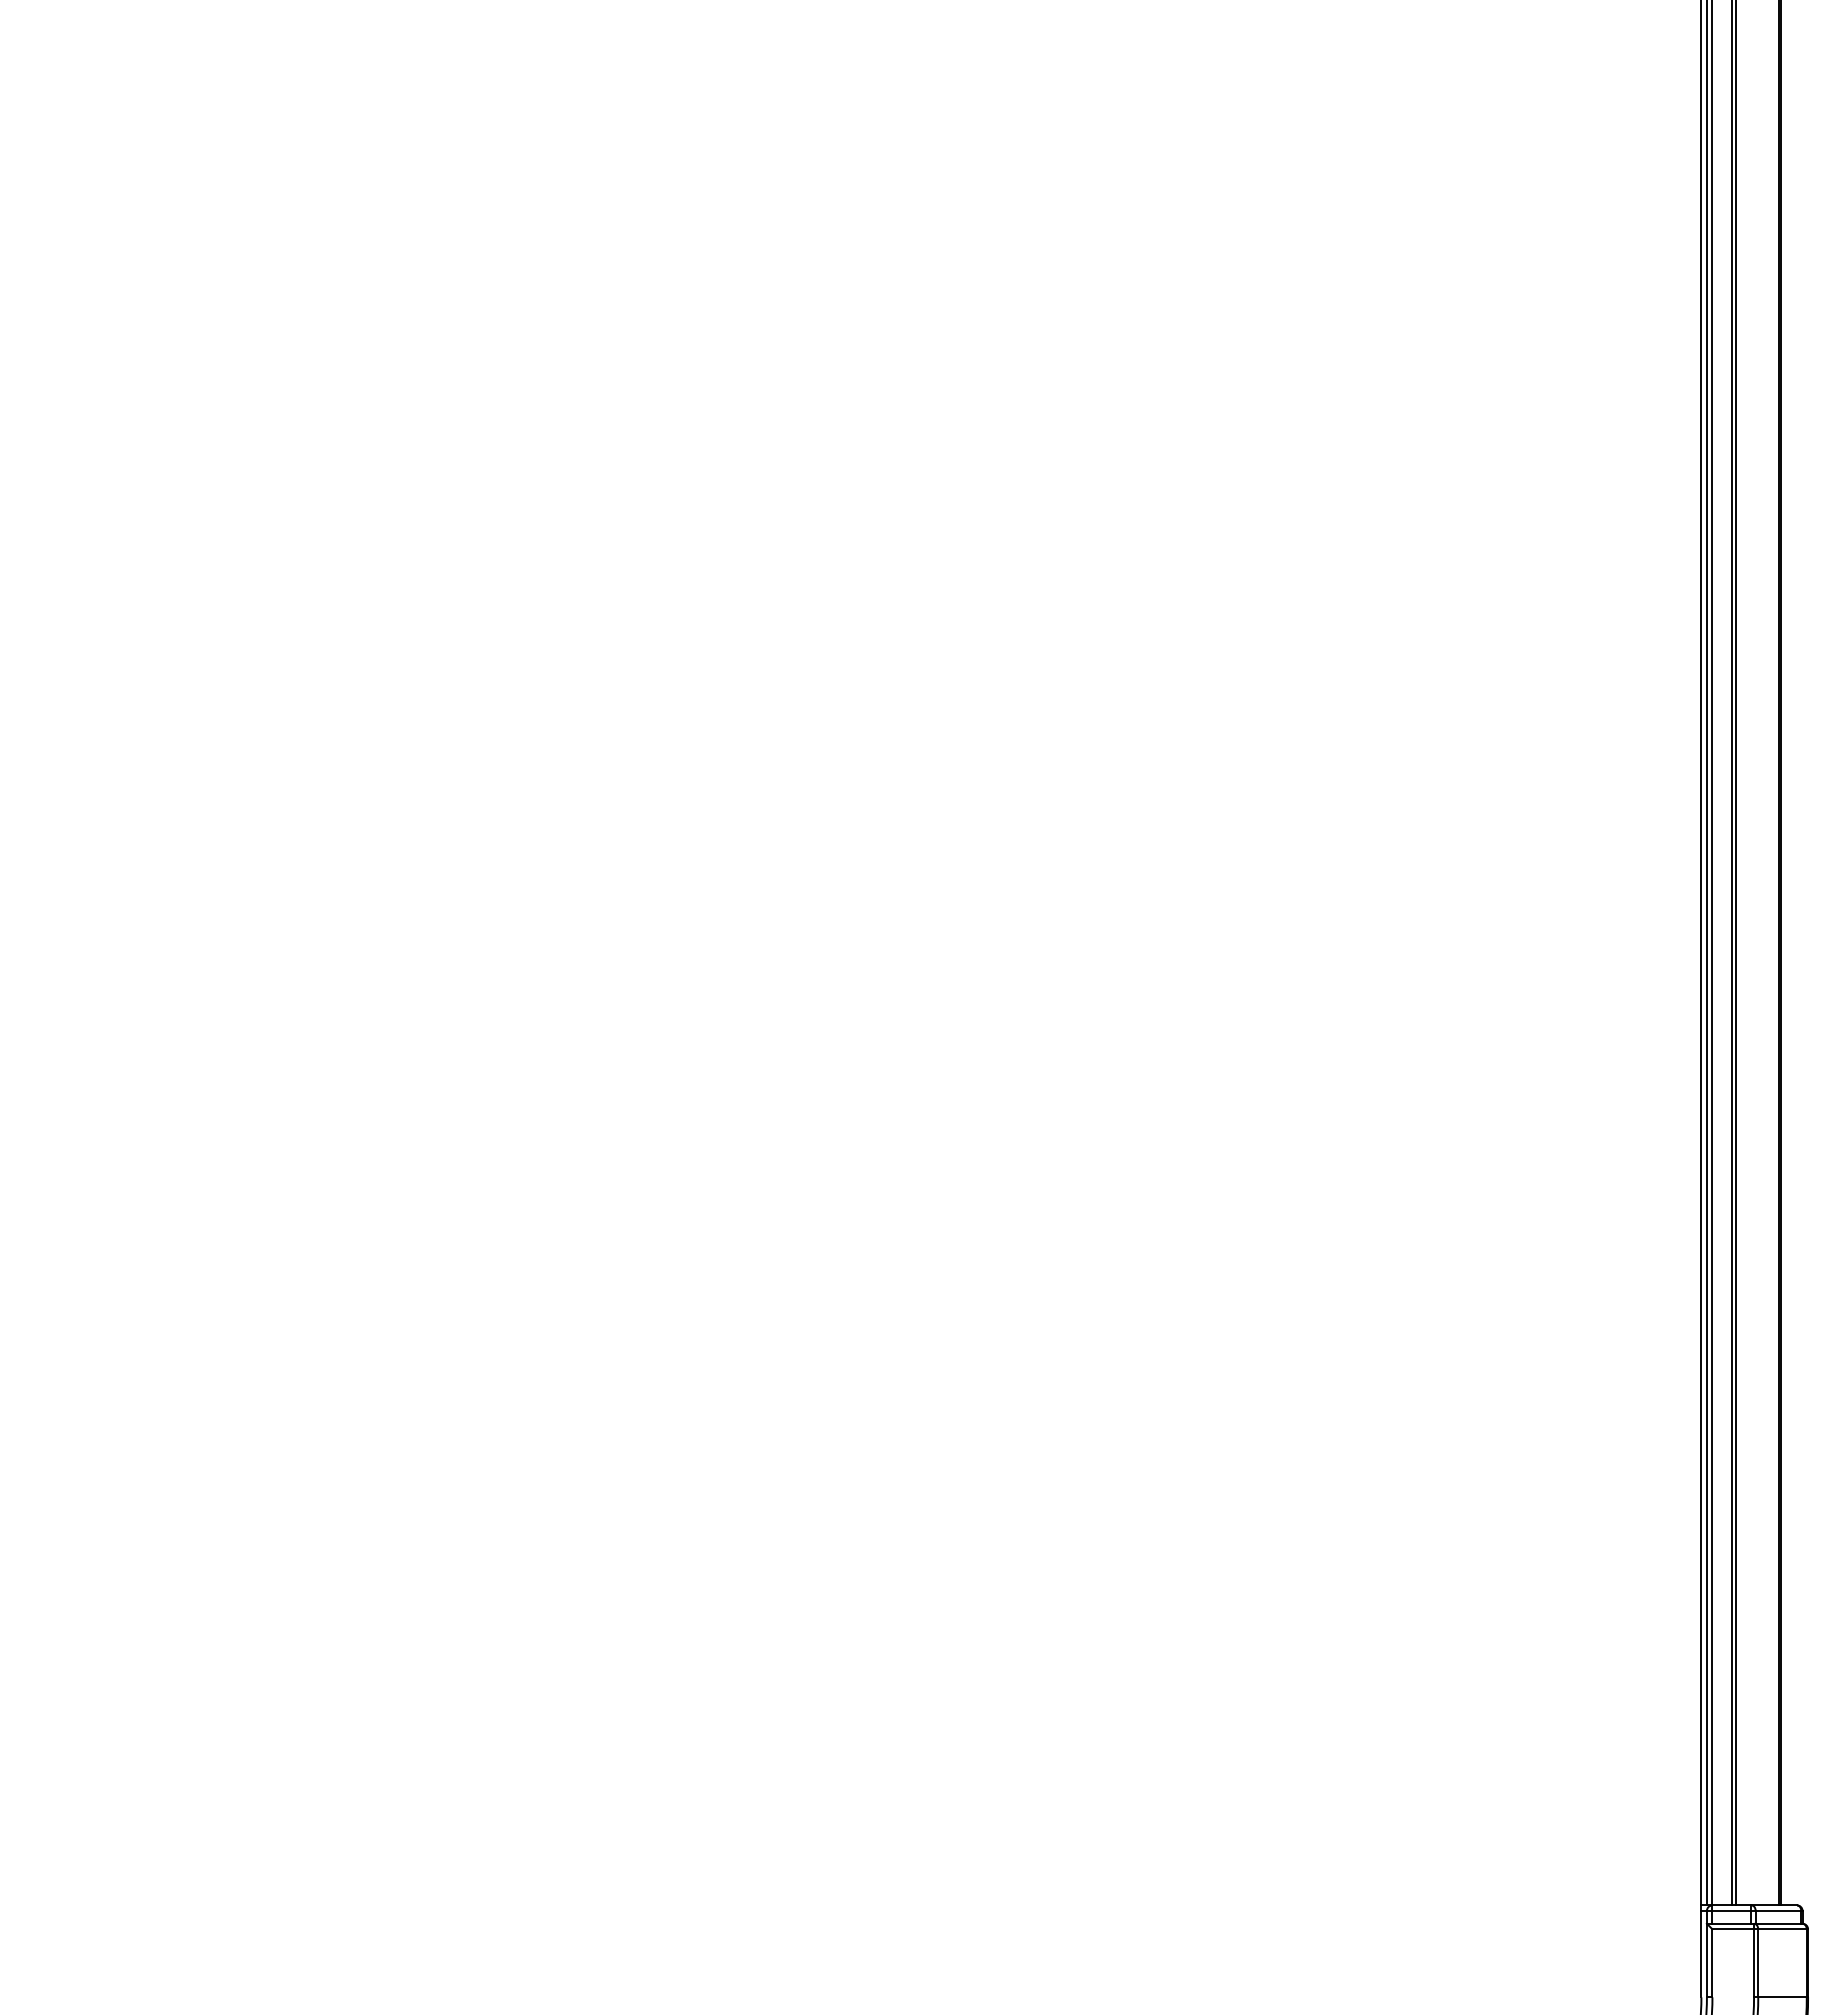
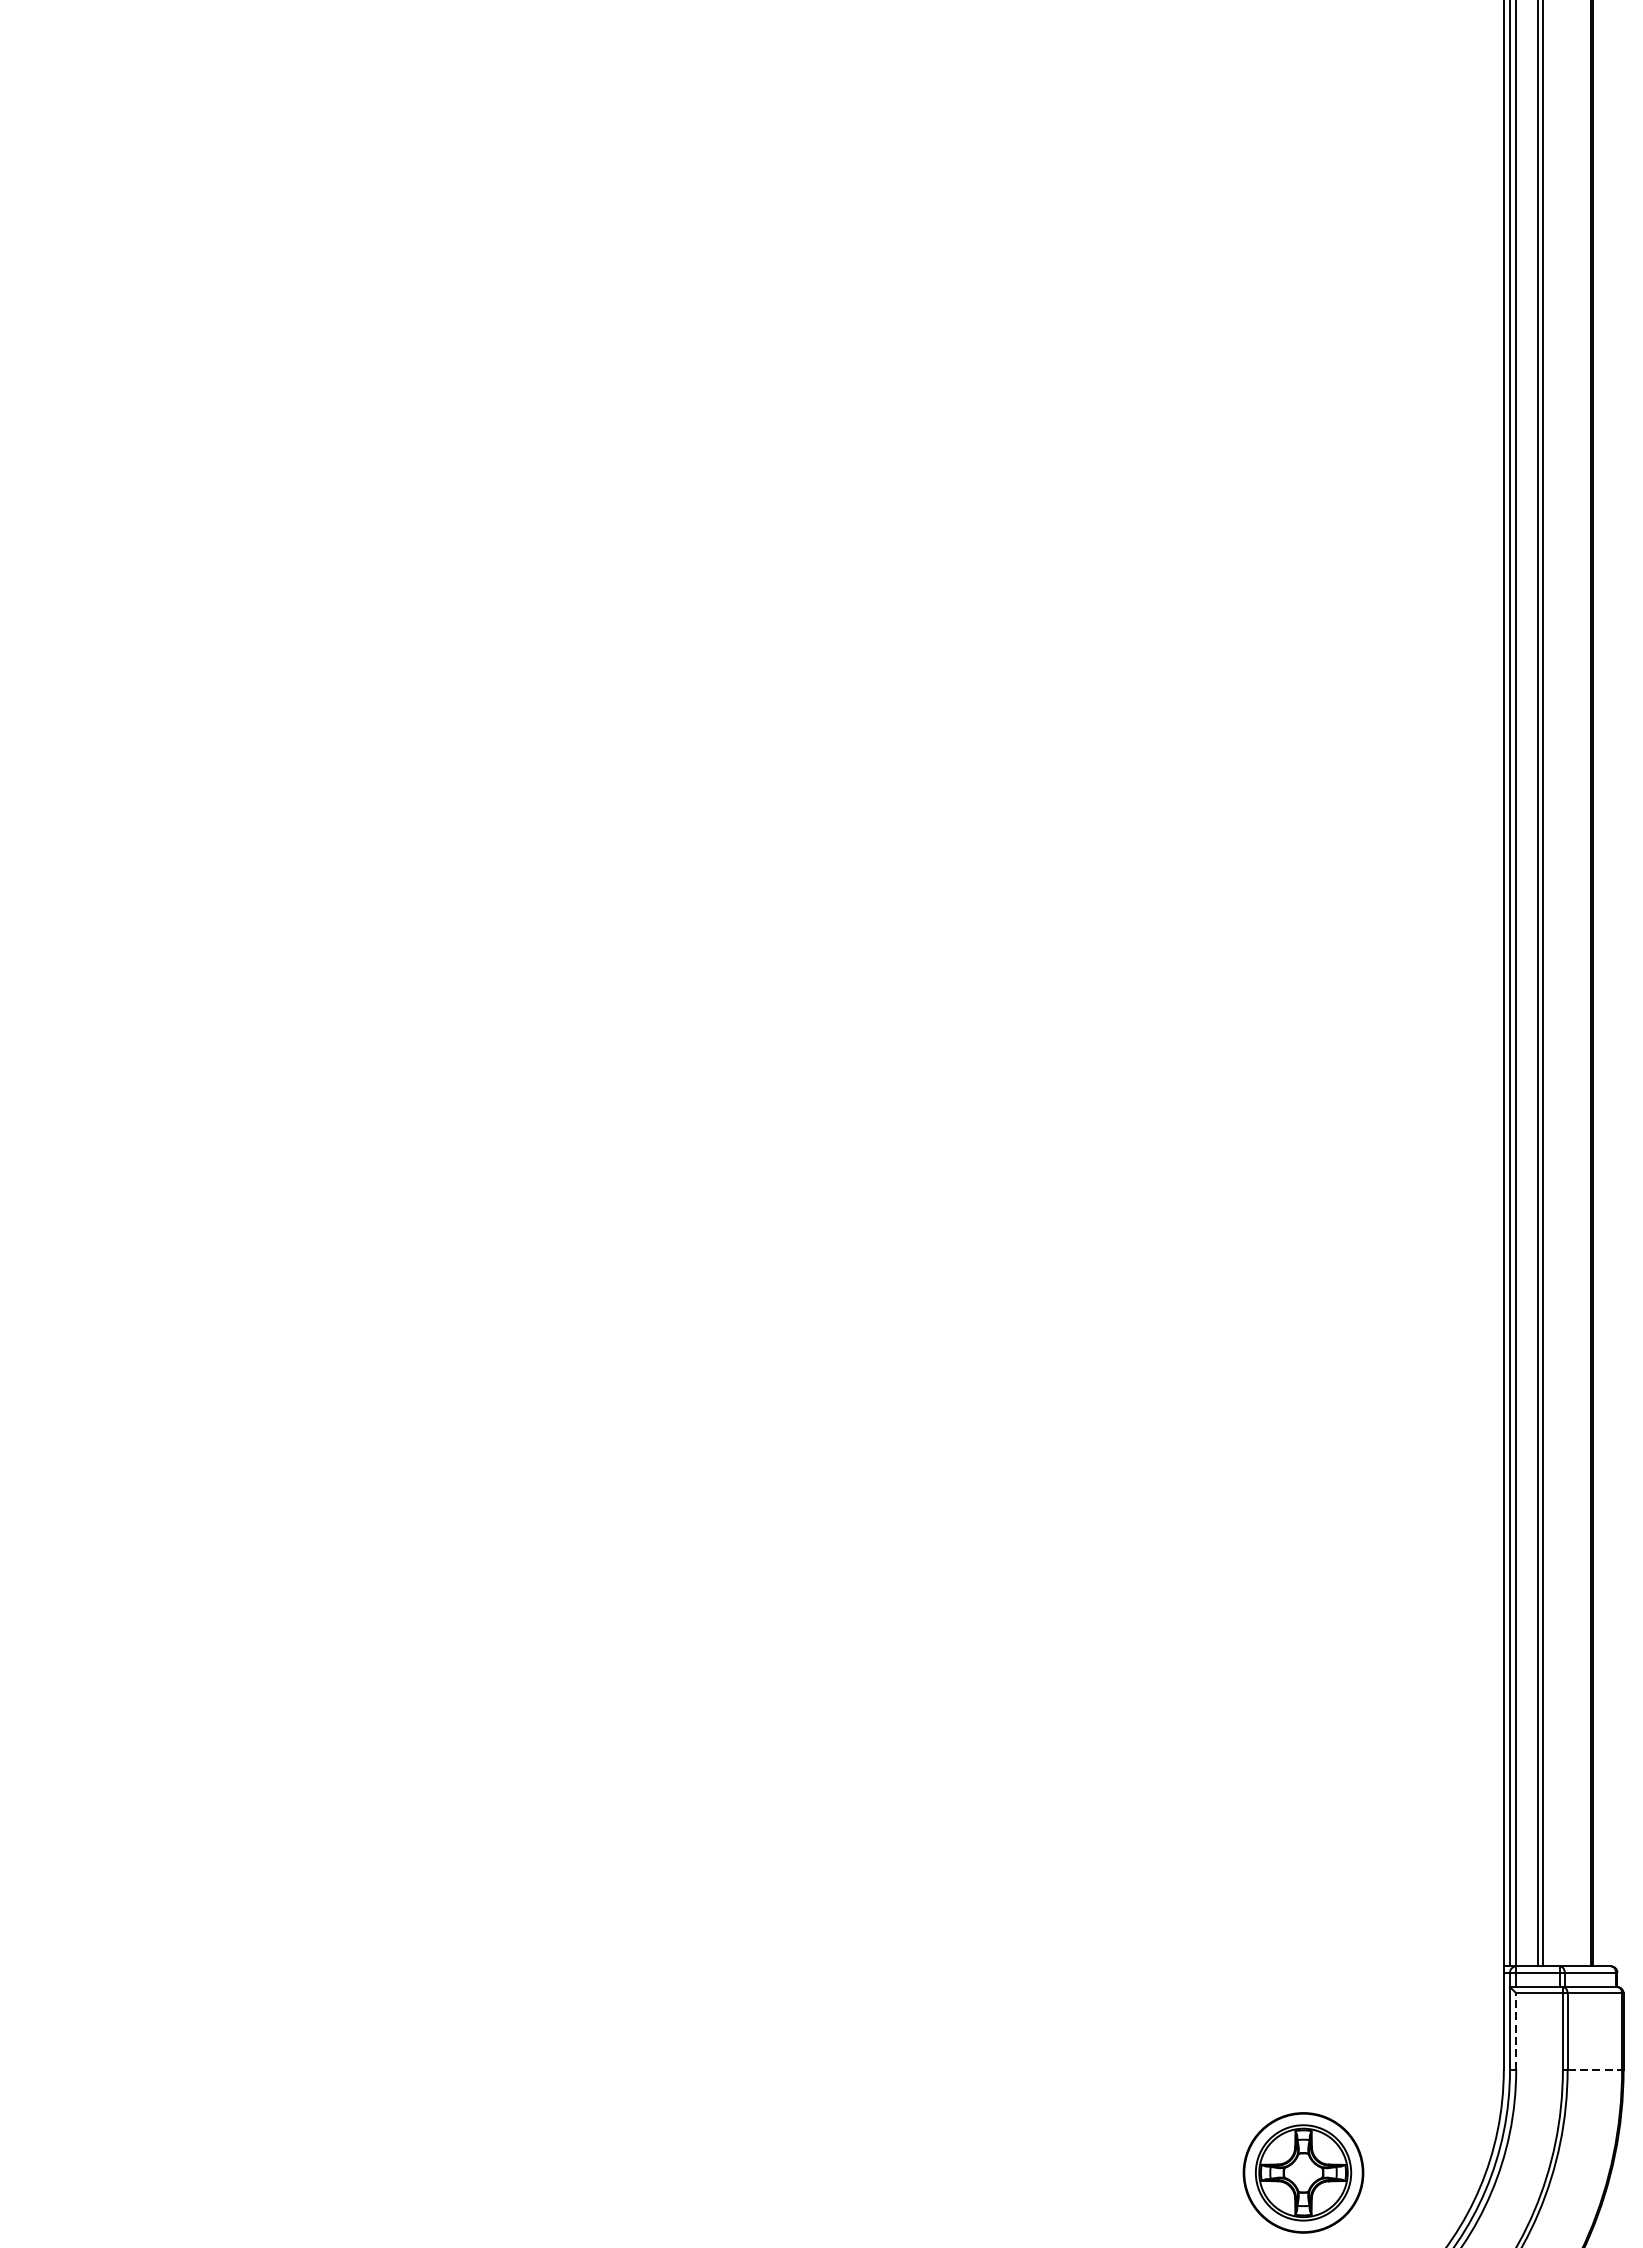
line: (1712, 1962) -> (1516, 2030), solid -> dashed
line: (1783, 1997) -> (1595, 2069), solid -> dashed

